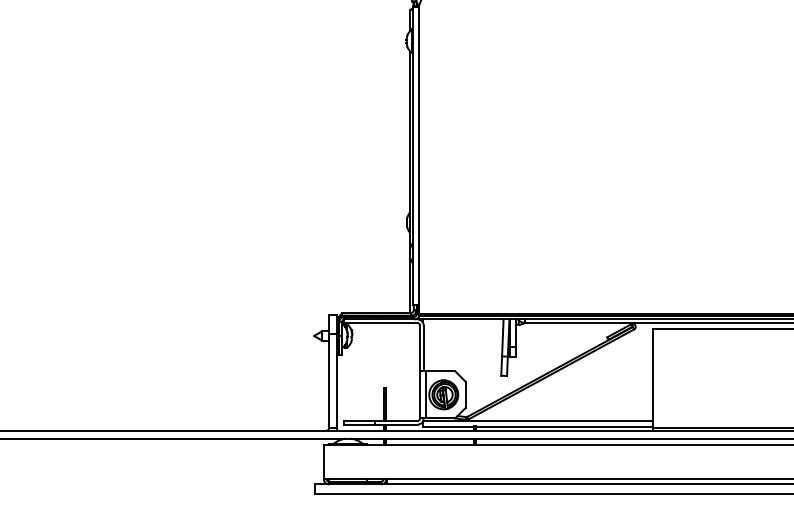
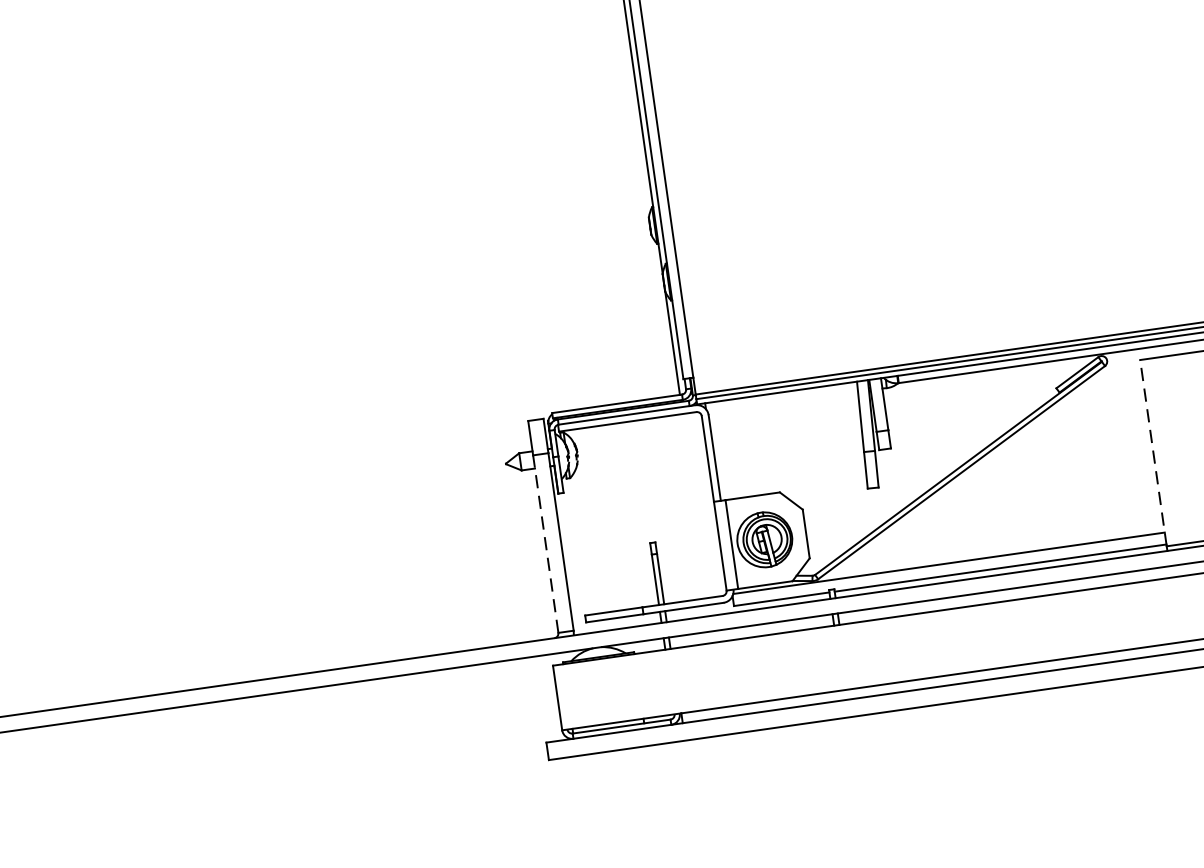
line: (653, 378) -> (1154, 453), solid -> dashed
line: (329, 380) -> (546, 543), solid -> dashed

